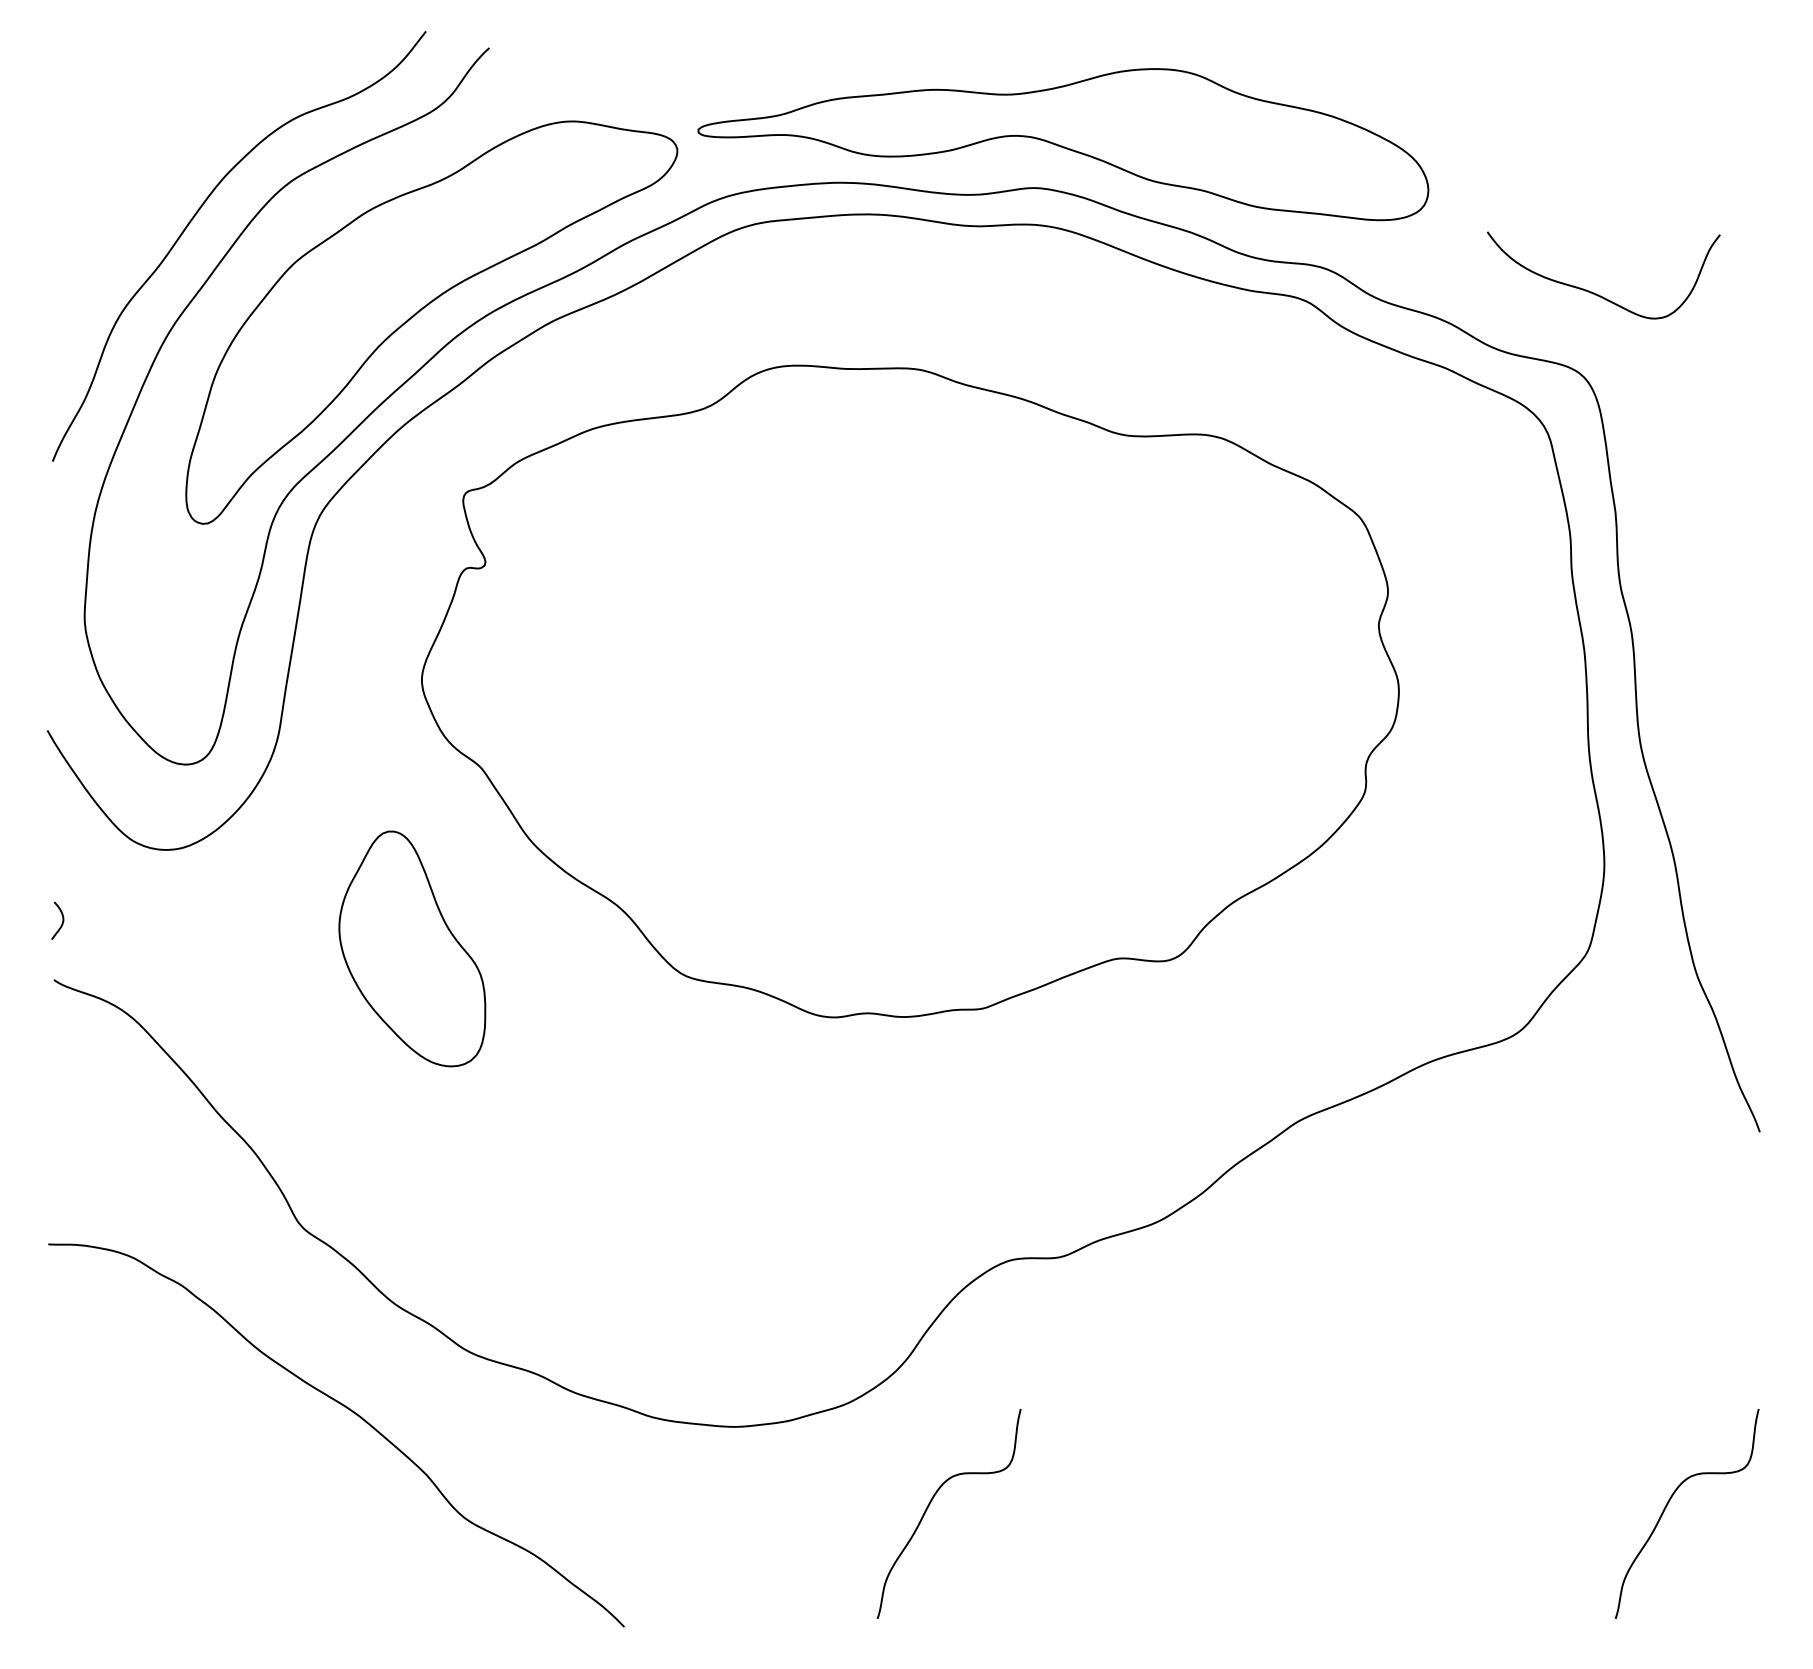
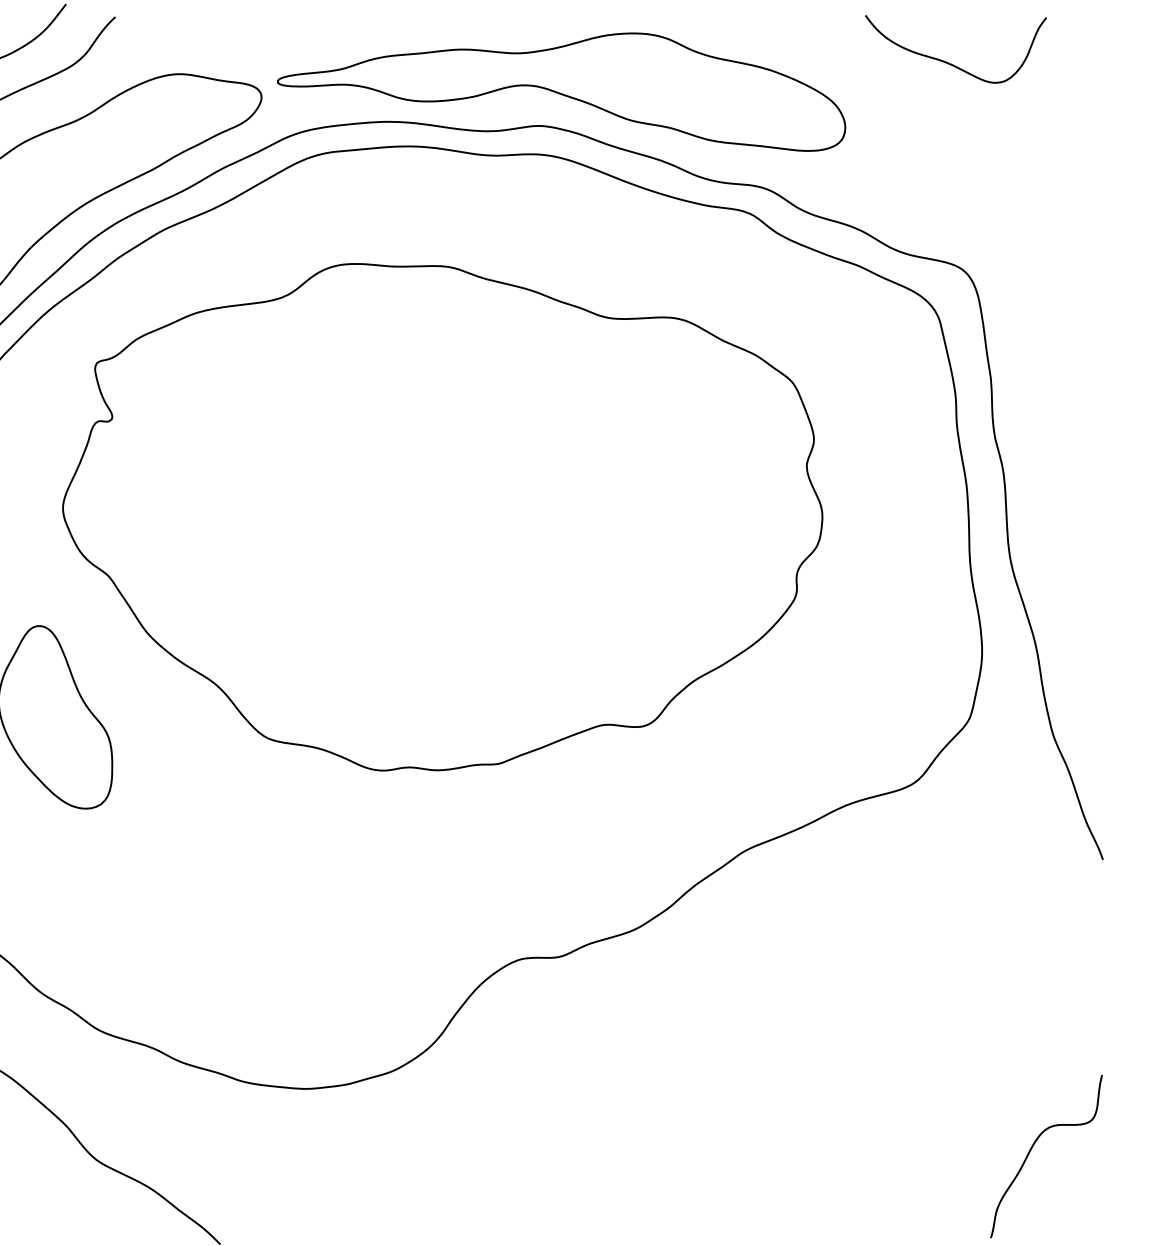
curve: (1594, 292) -> (948, 62), moved
curve: (930, 1504) -> (458, 1149), removed

